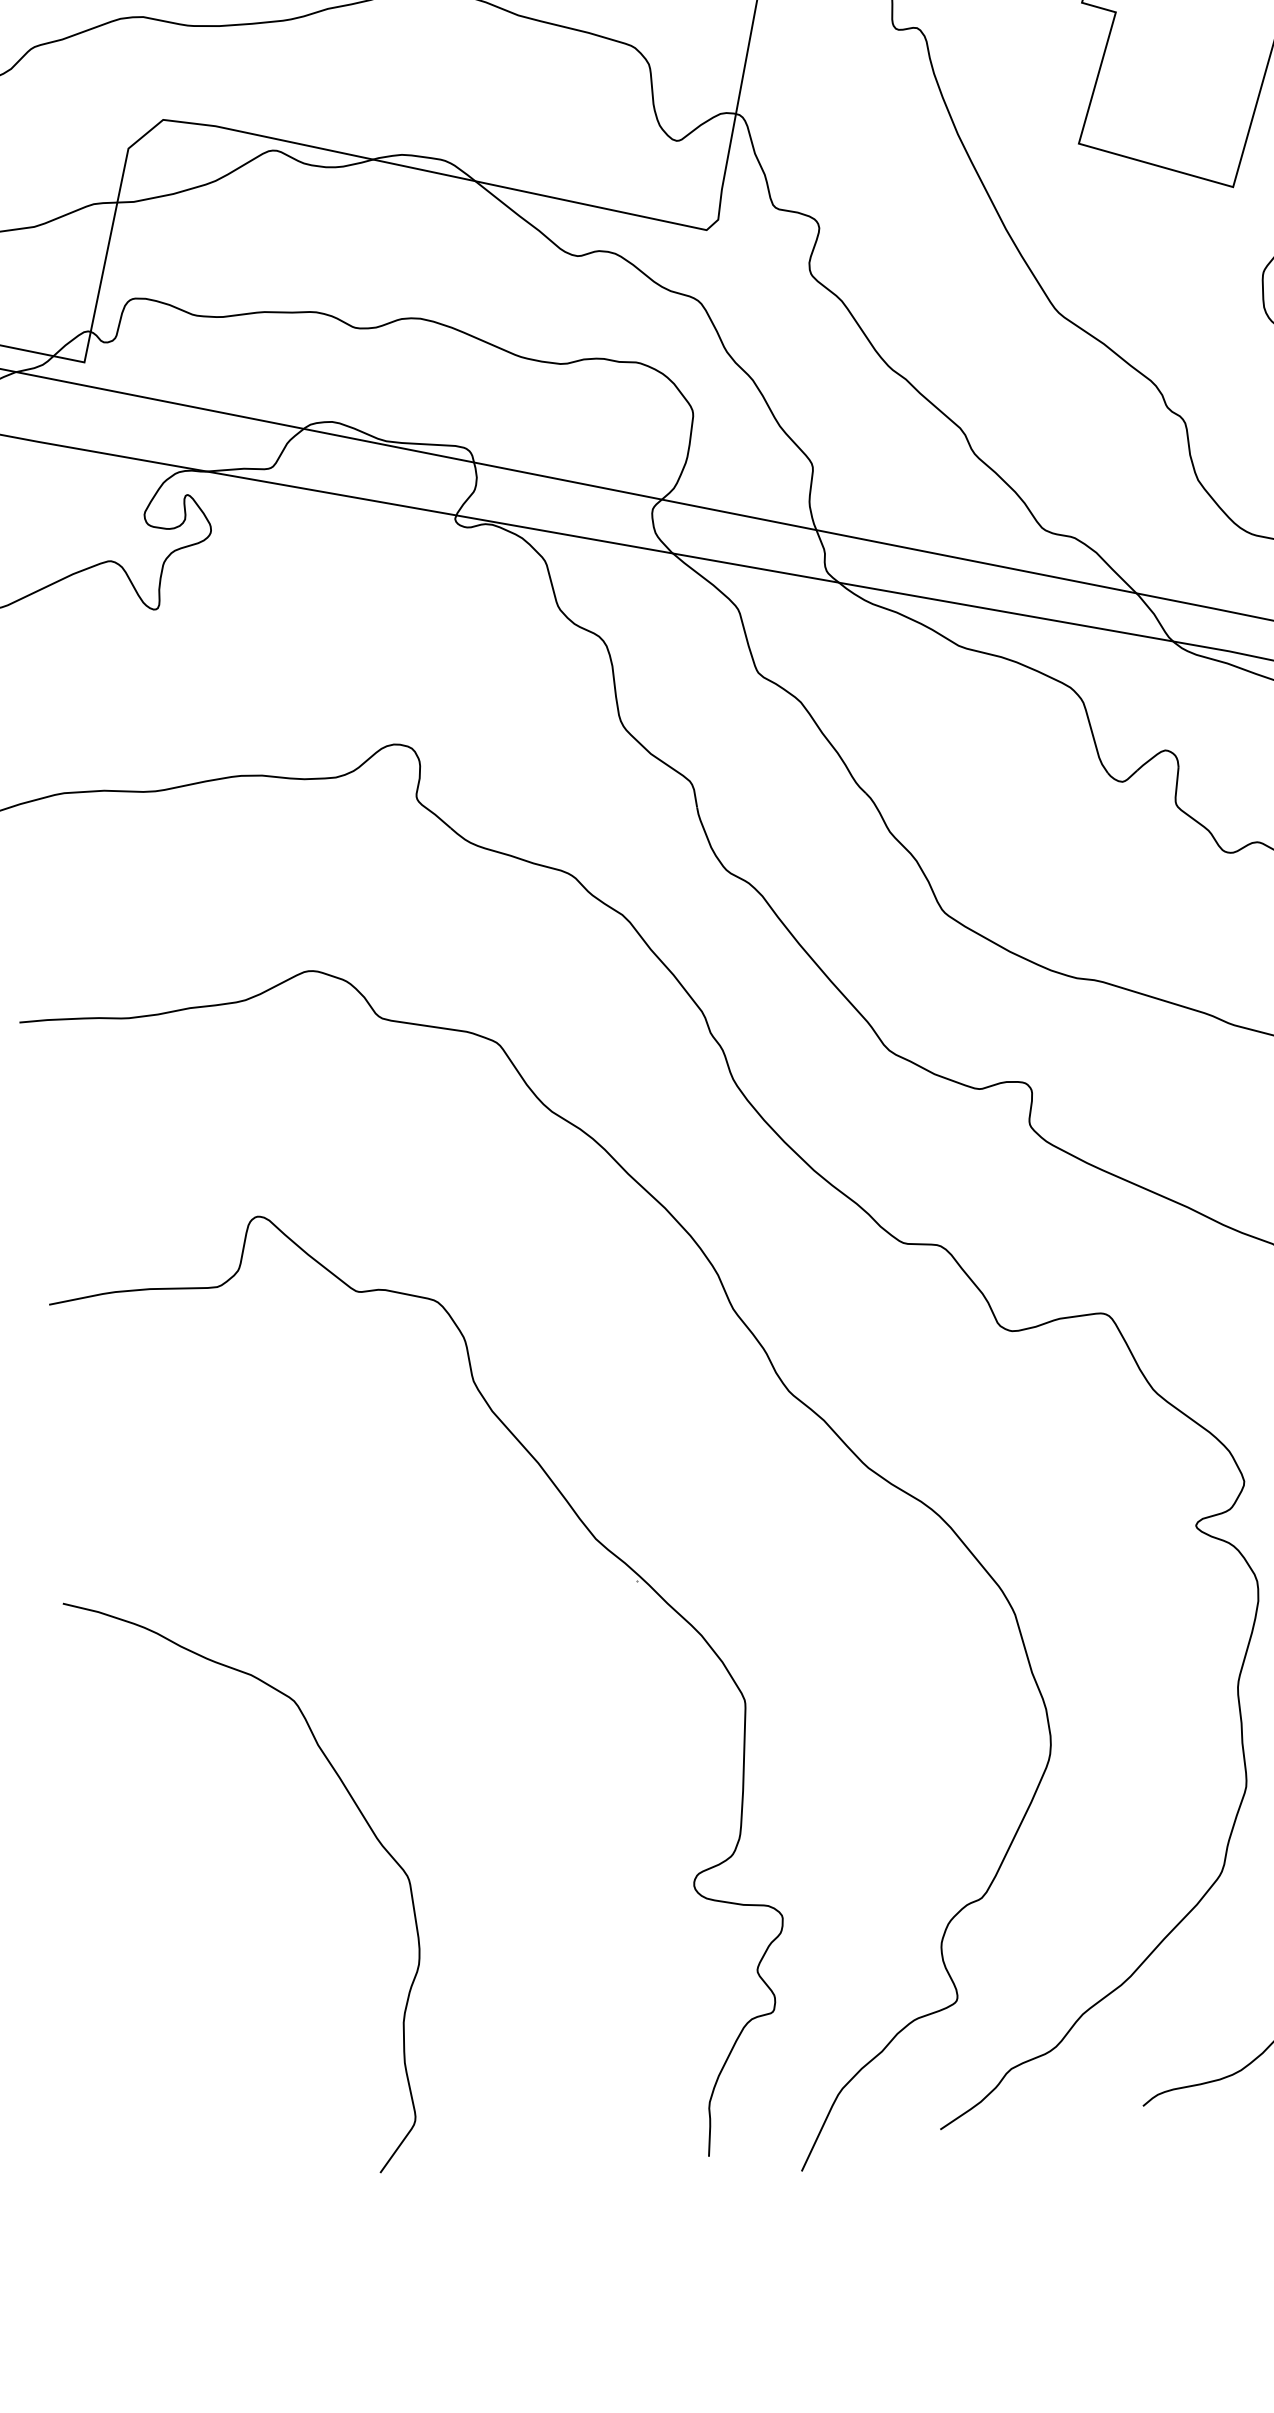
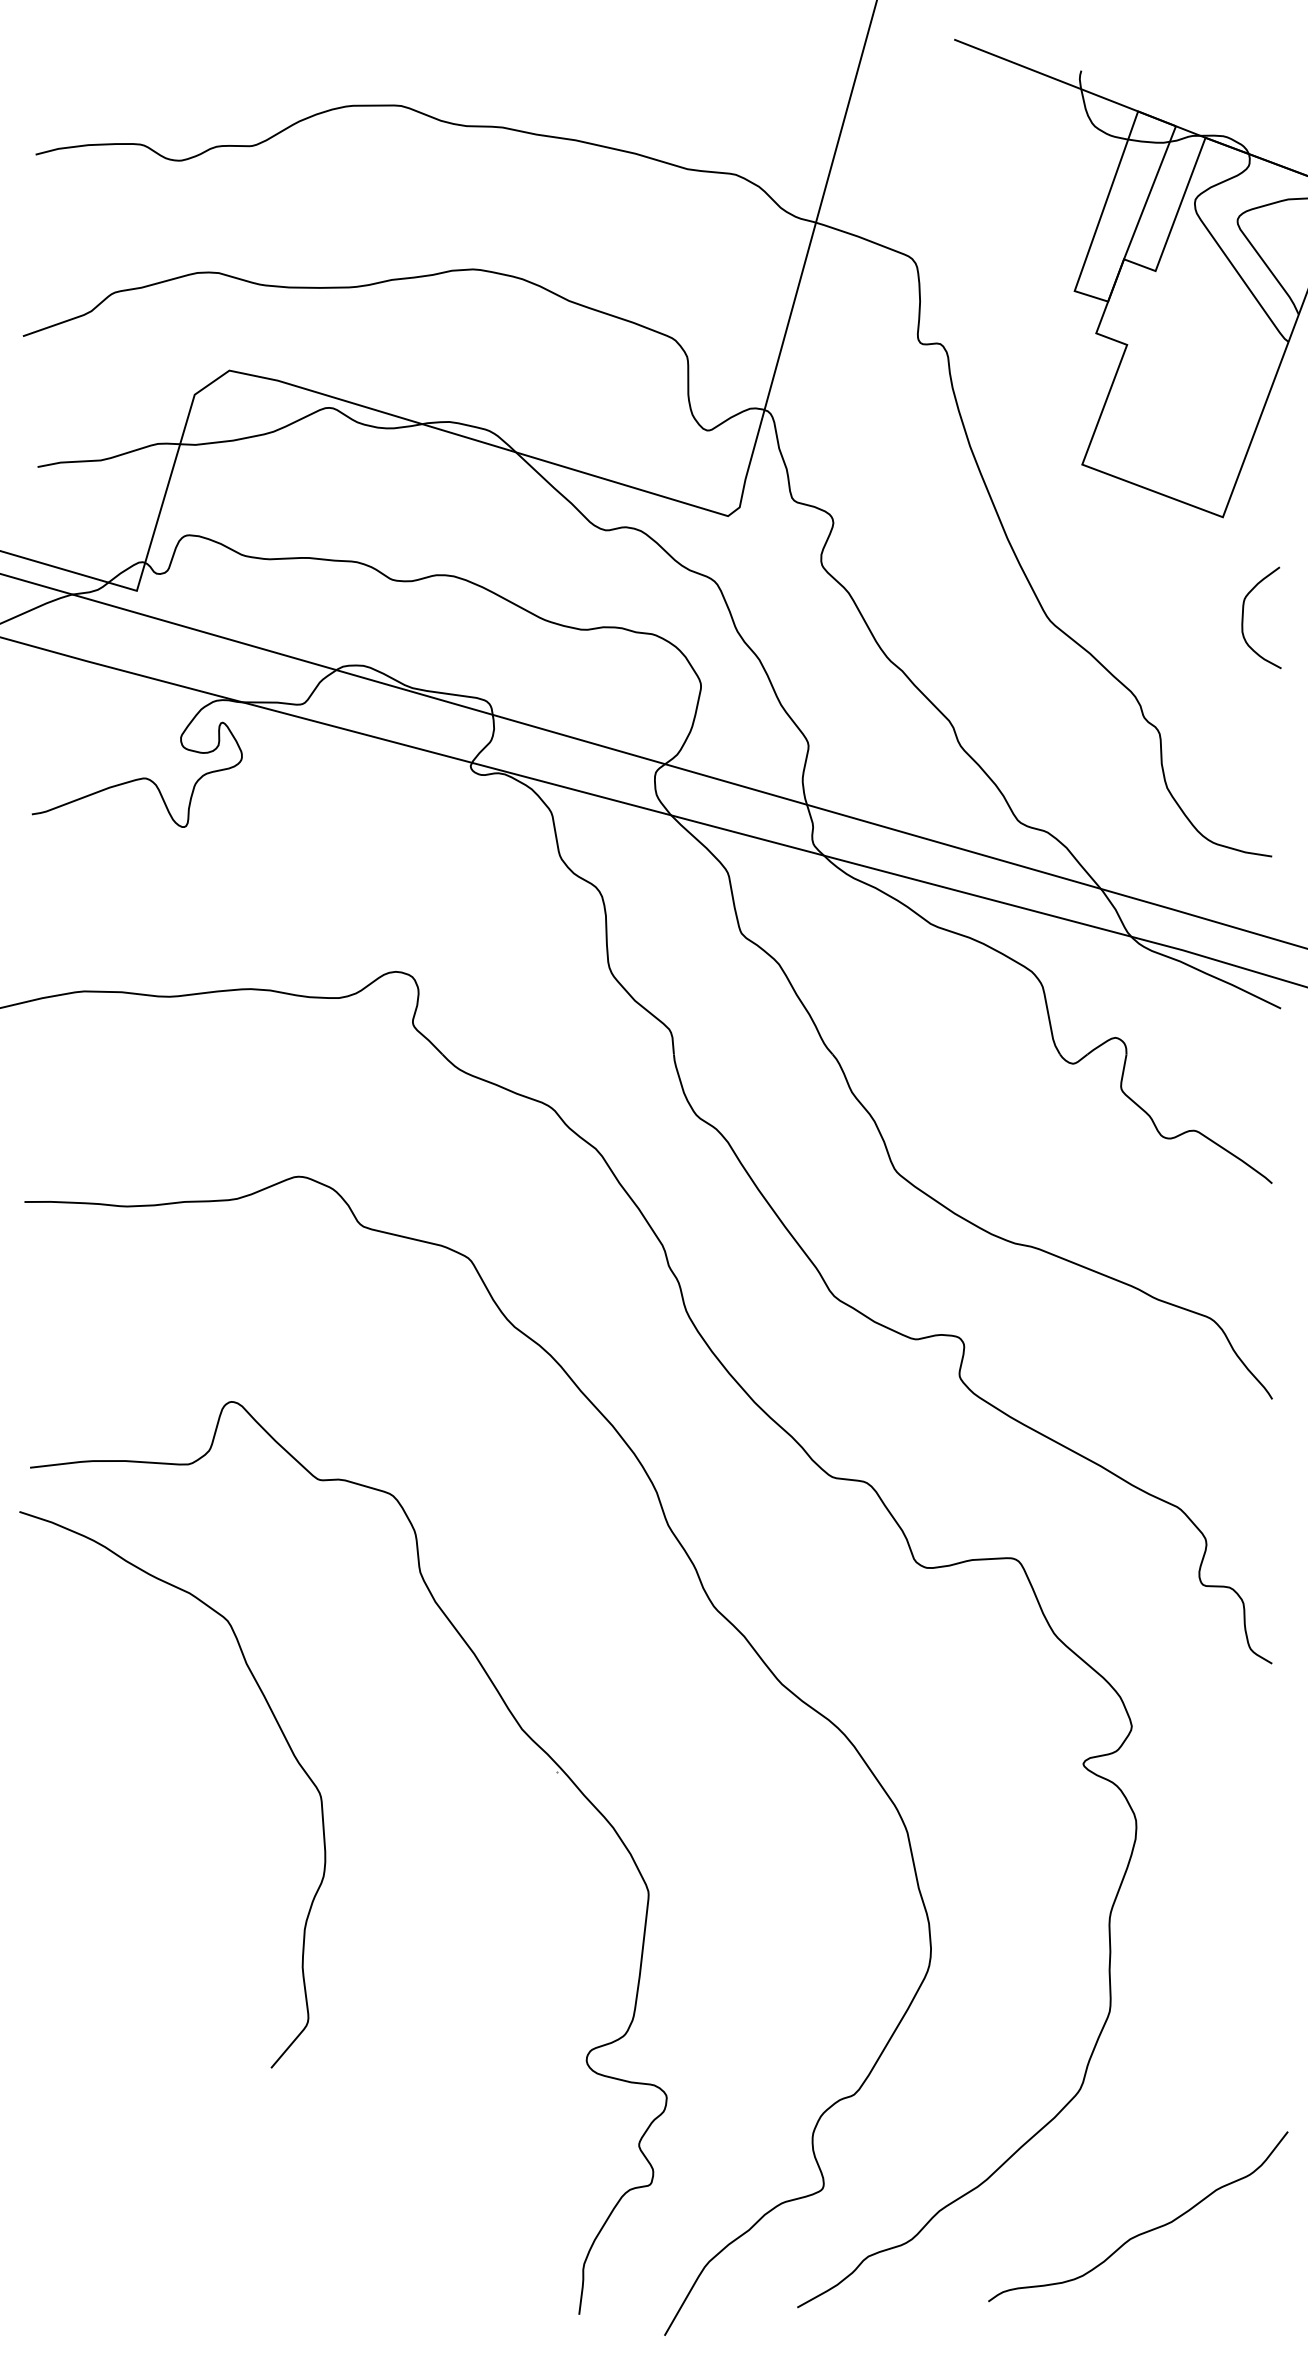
curve: (362, 1817) -> (282, 1734), moved

